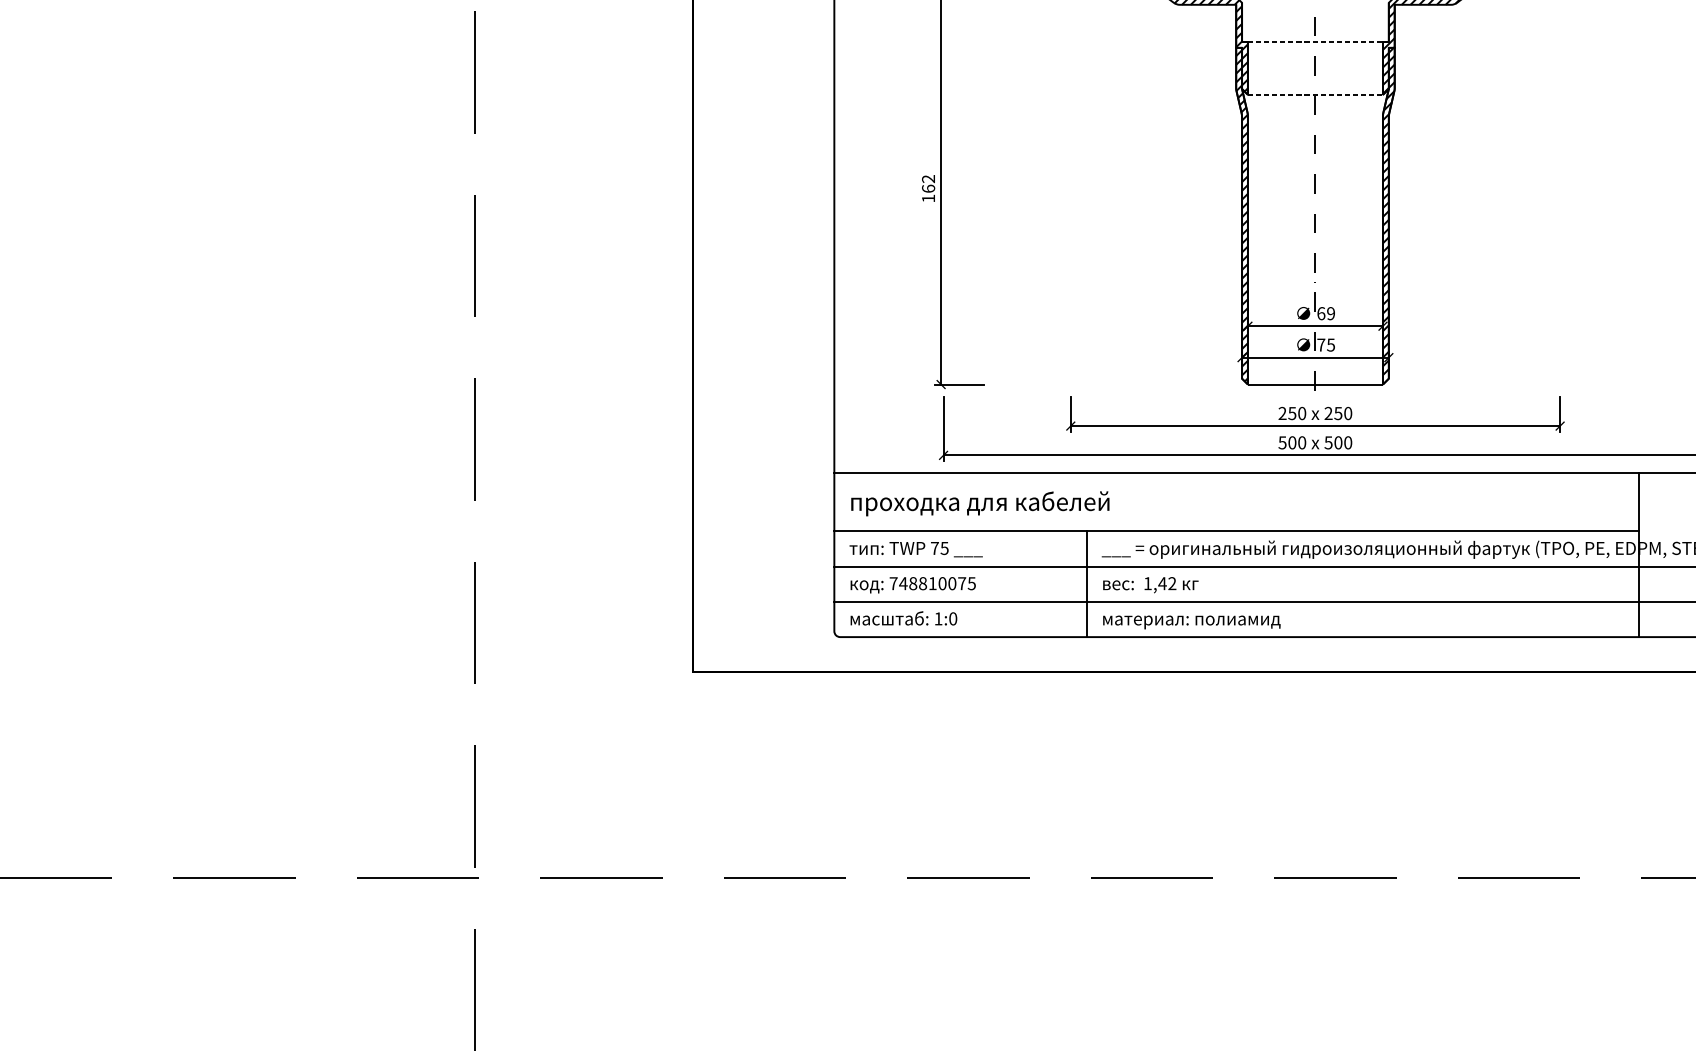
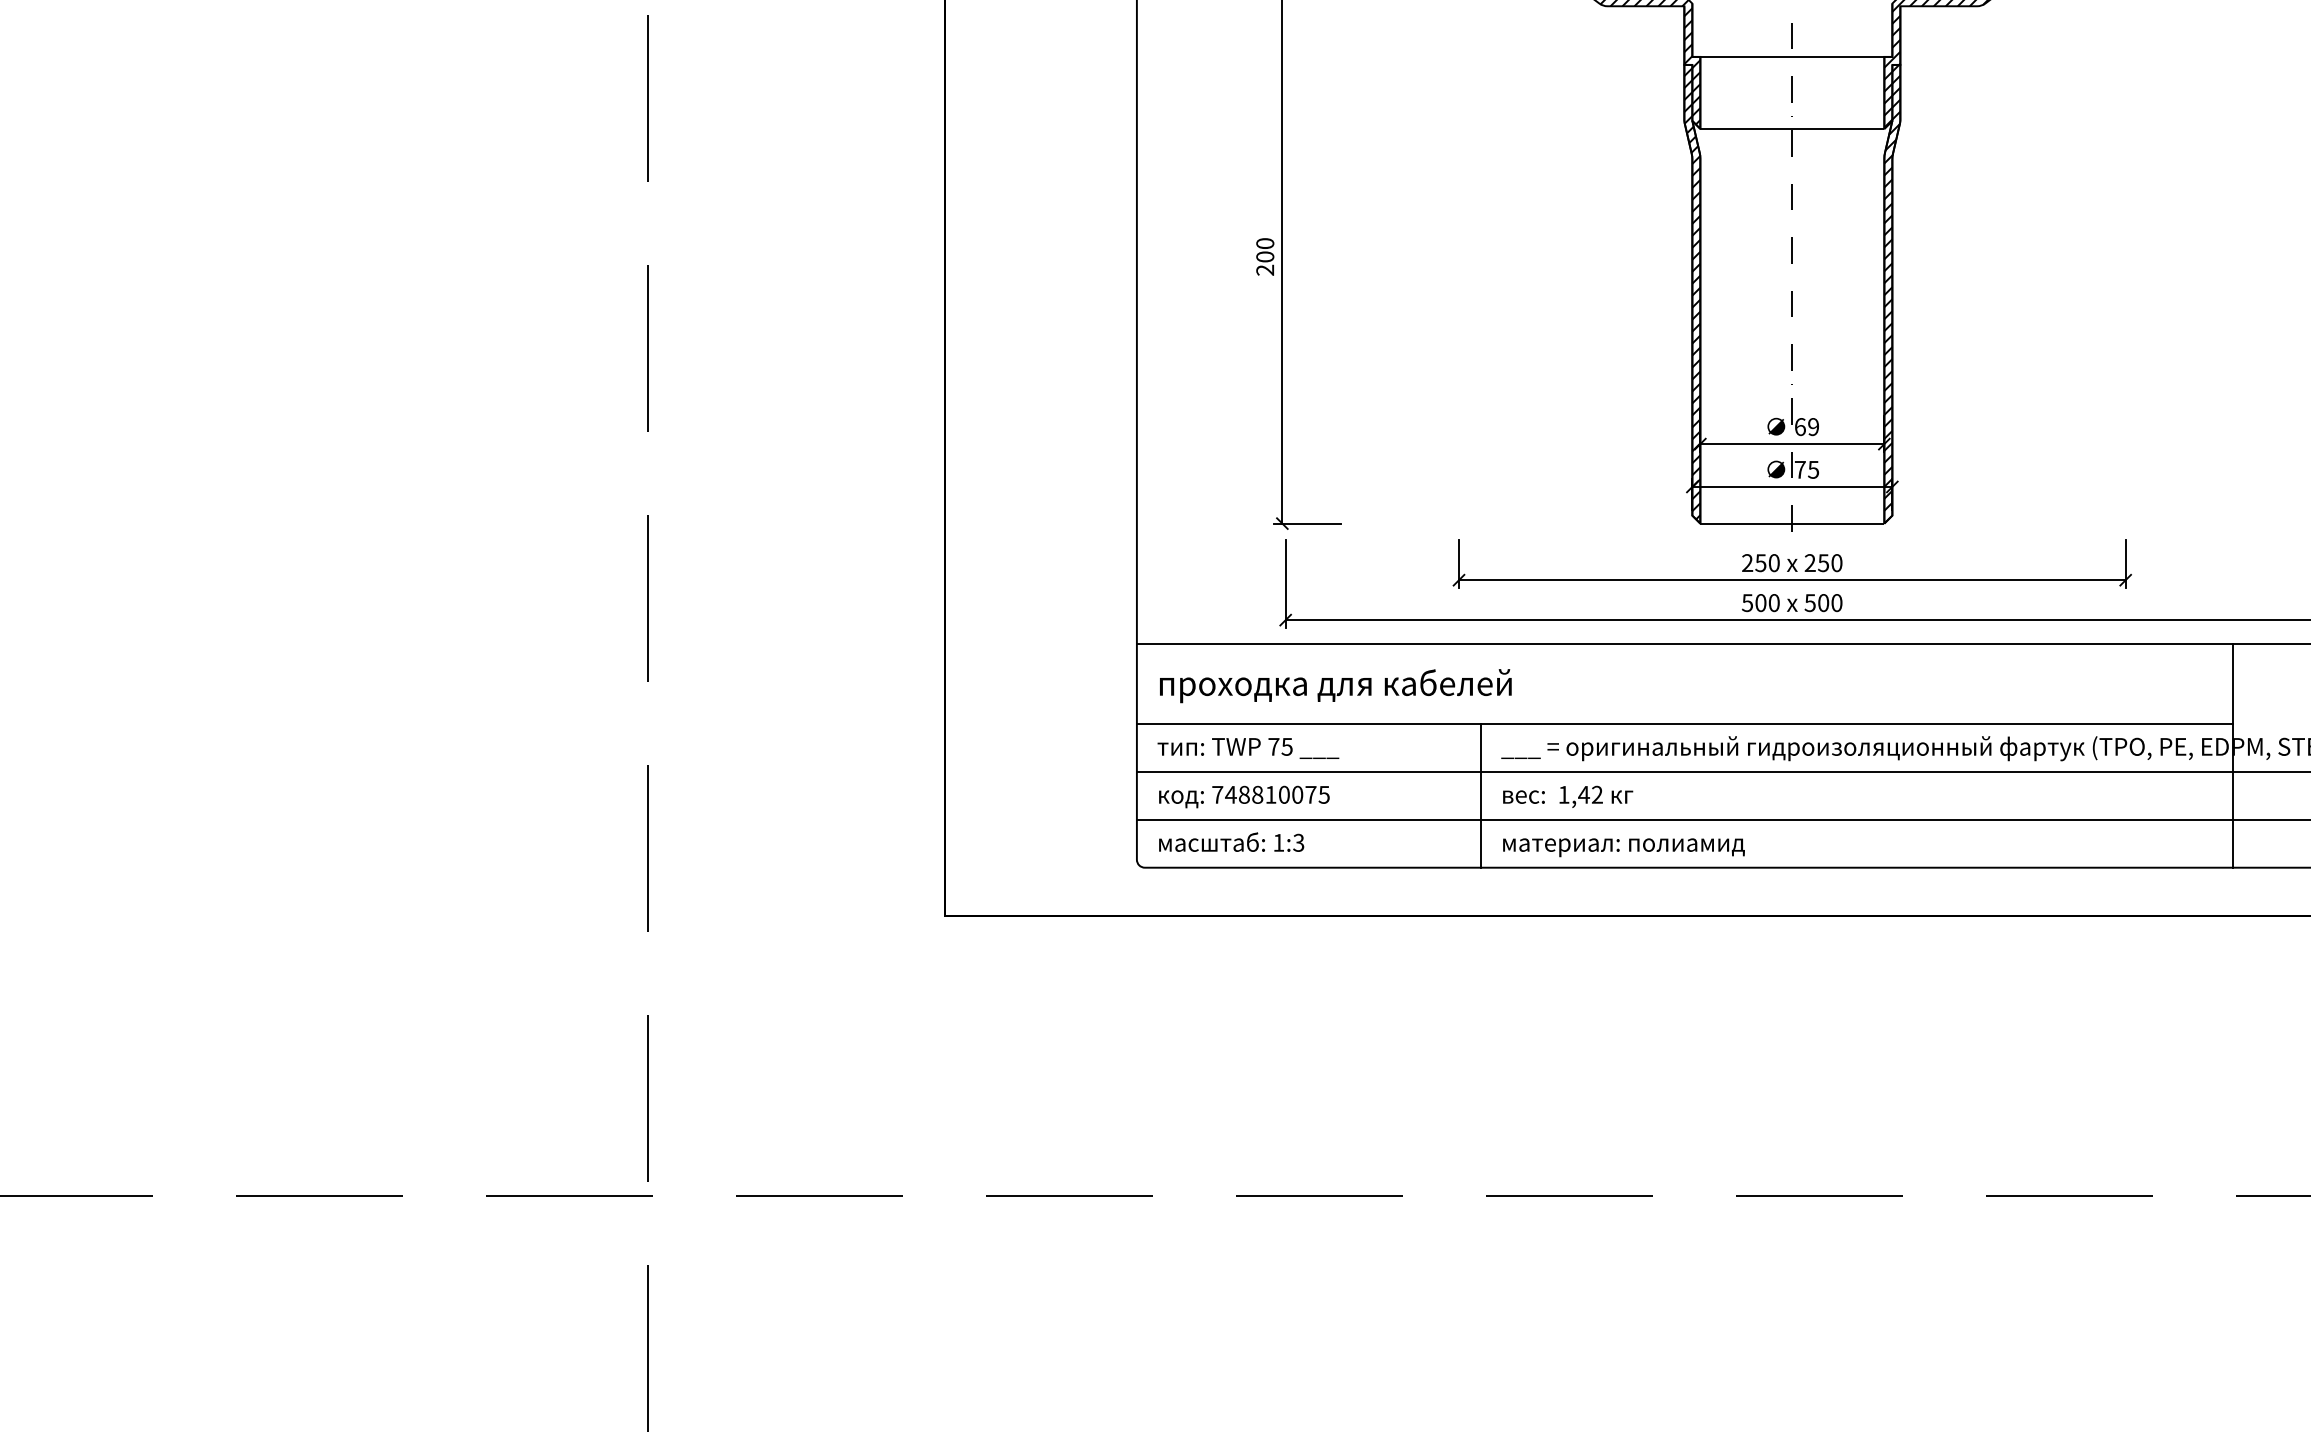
line: (1315, 41) -> (1792, 56), dashed -> solid
line: (1315, 94) -> (1792, 128), dashed -> solid
text: (928, 188) -> (1265, 256), 162 -> 200
text: (952, 618) -> (1298, 842), 1:0 -> 1:3

